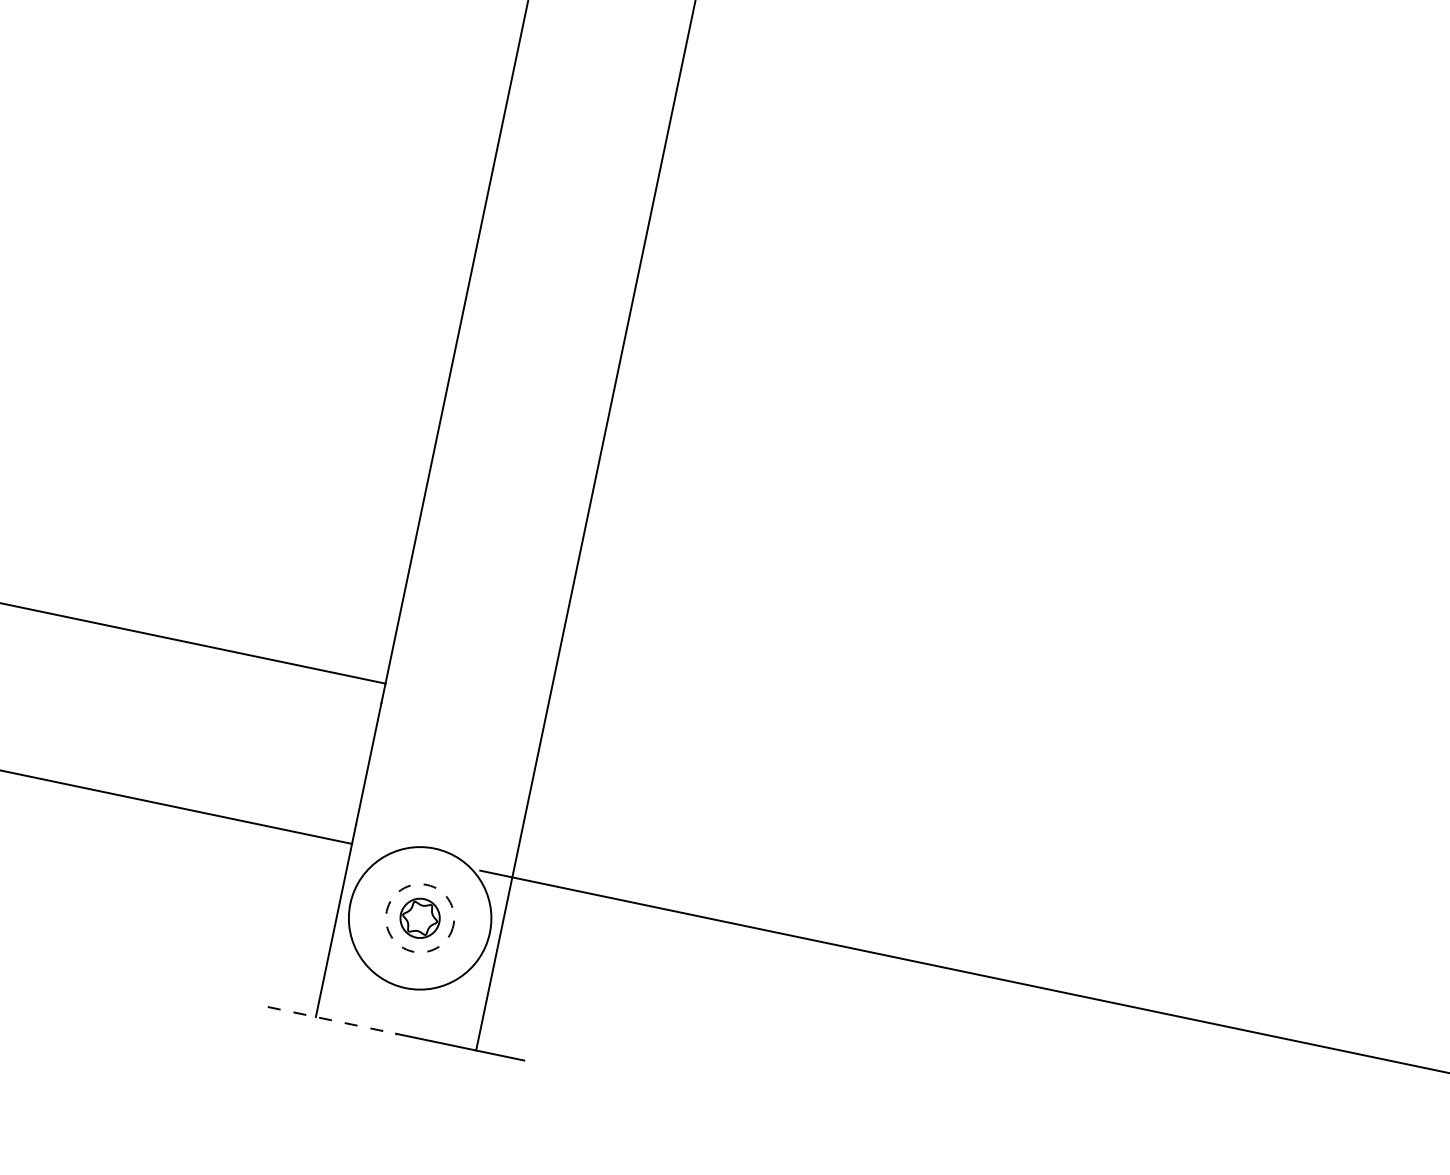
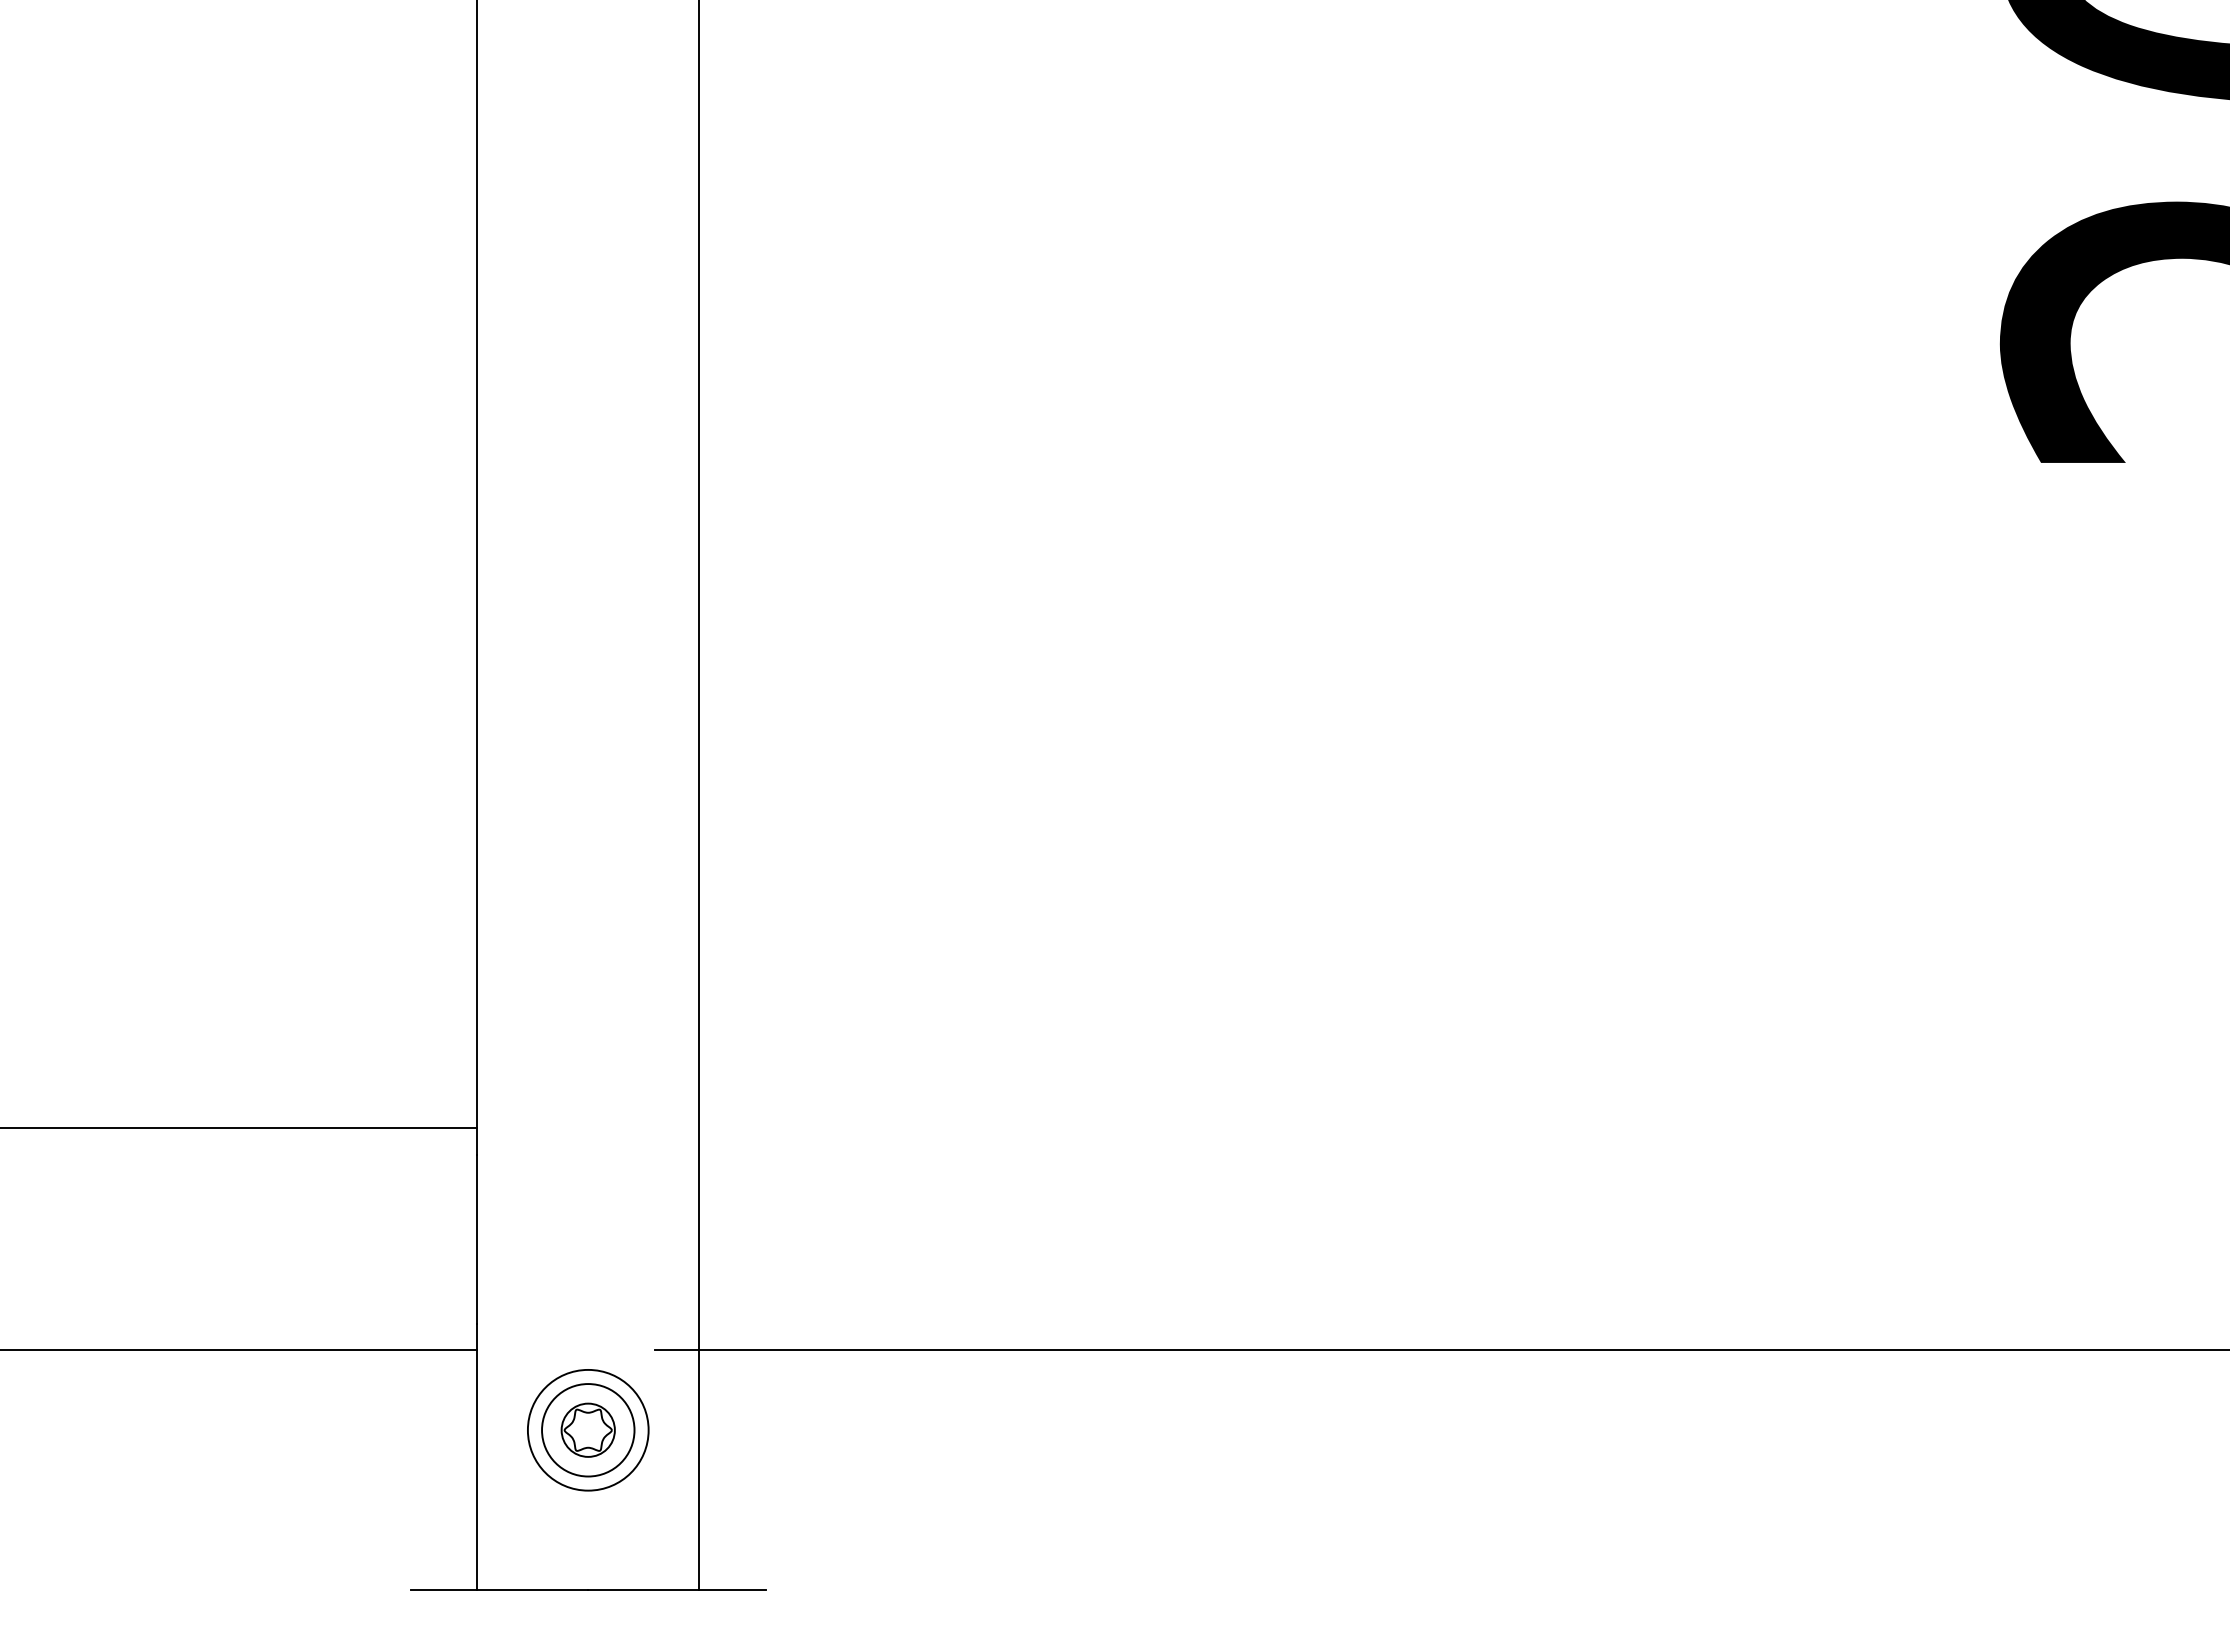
circle: (419, 917) -> (587, 1429), size x0.62
circle: (420, 918) -> (588, 1430), dashed -> solid
line: (331, 1020) -> (499, 1590), dashed -> solid

